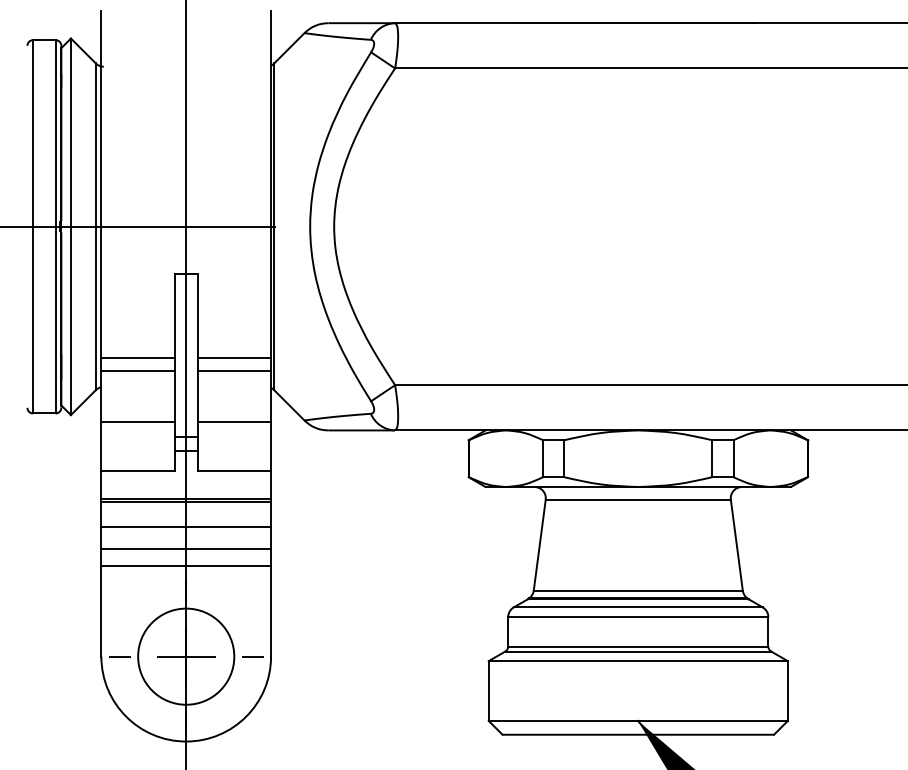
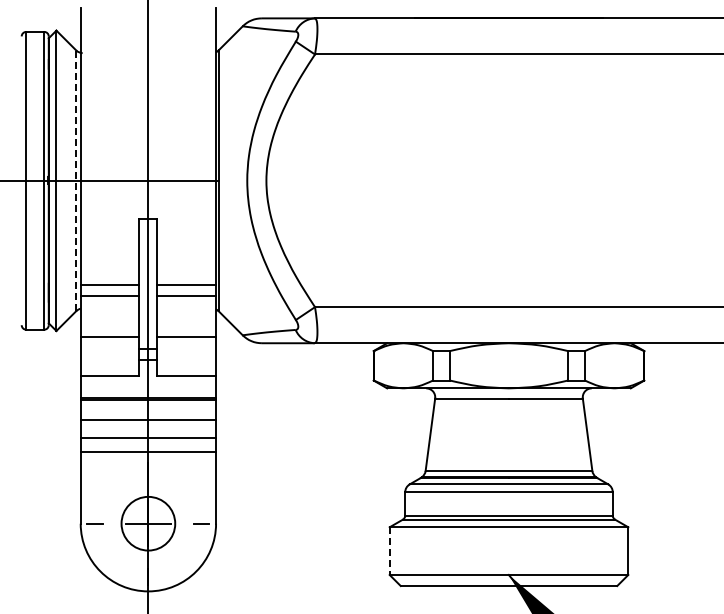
line: (96, 226) -> (76, 180), solid -> dashed
circle: (186, 656) -> (148, 523), size x0.7
line: (488, 691) -> (389, 551), solid -> dashed

